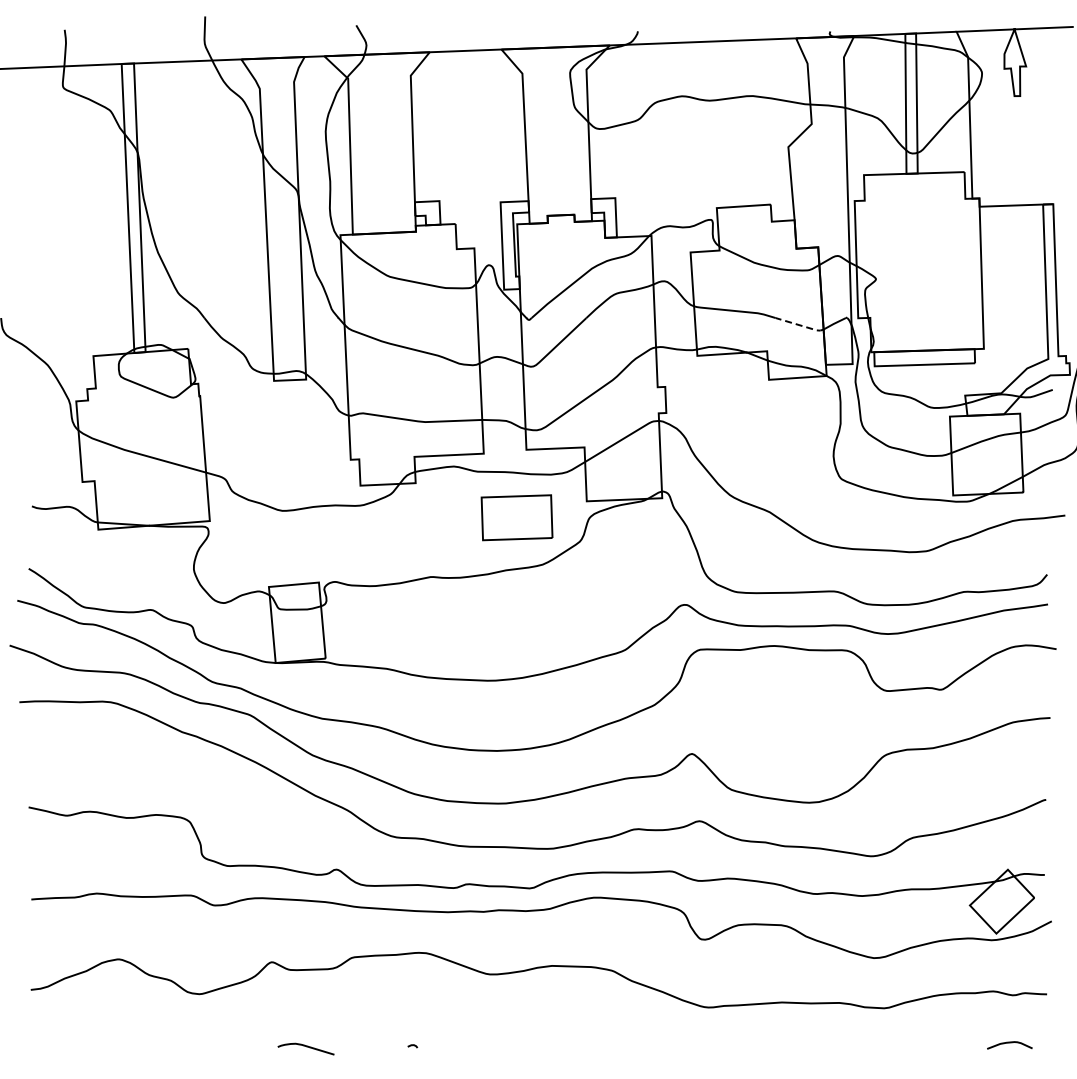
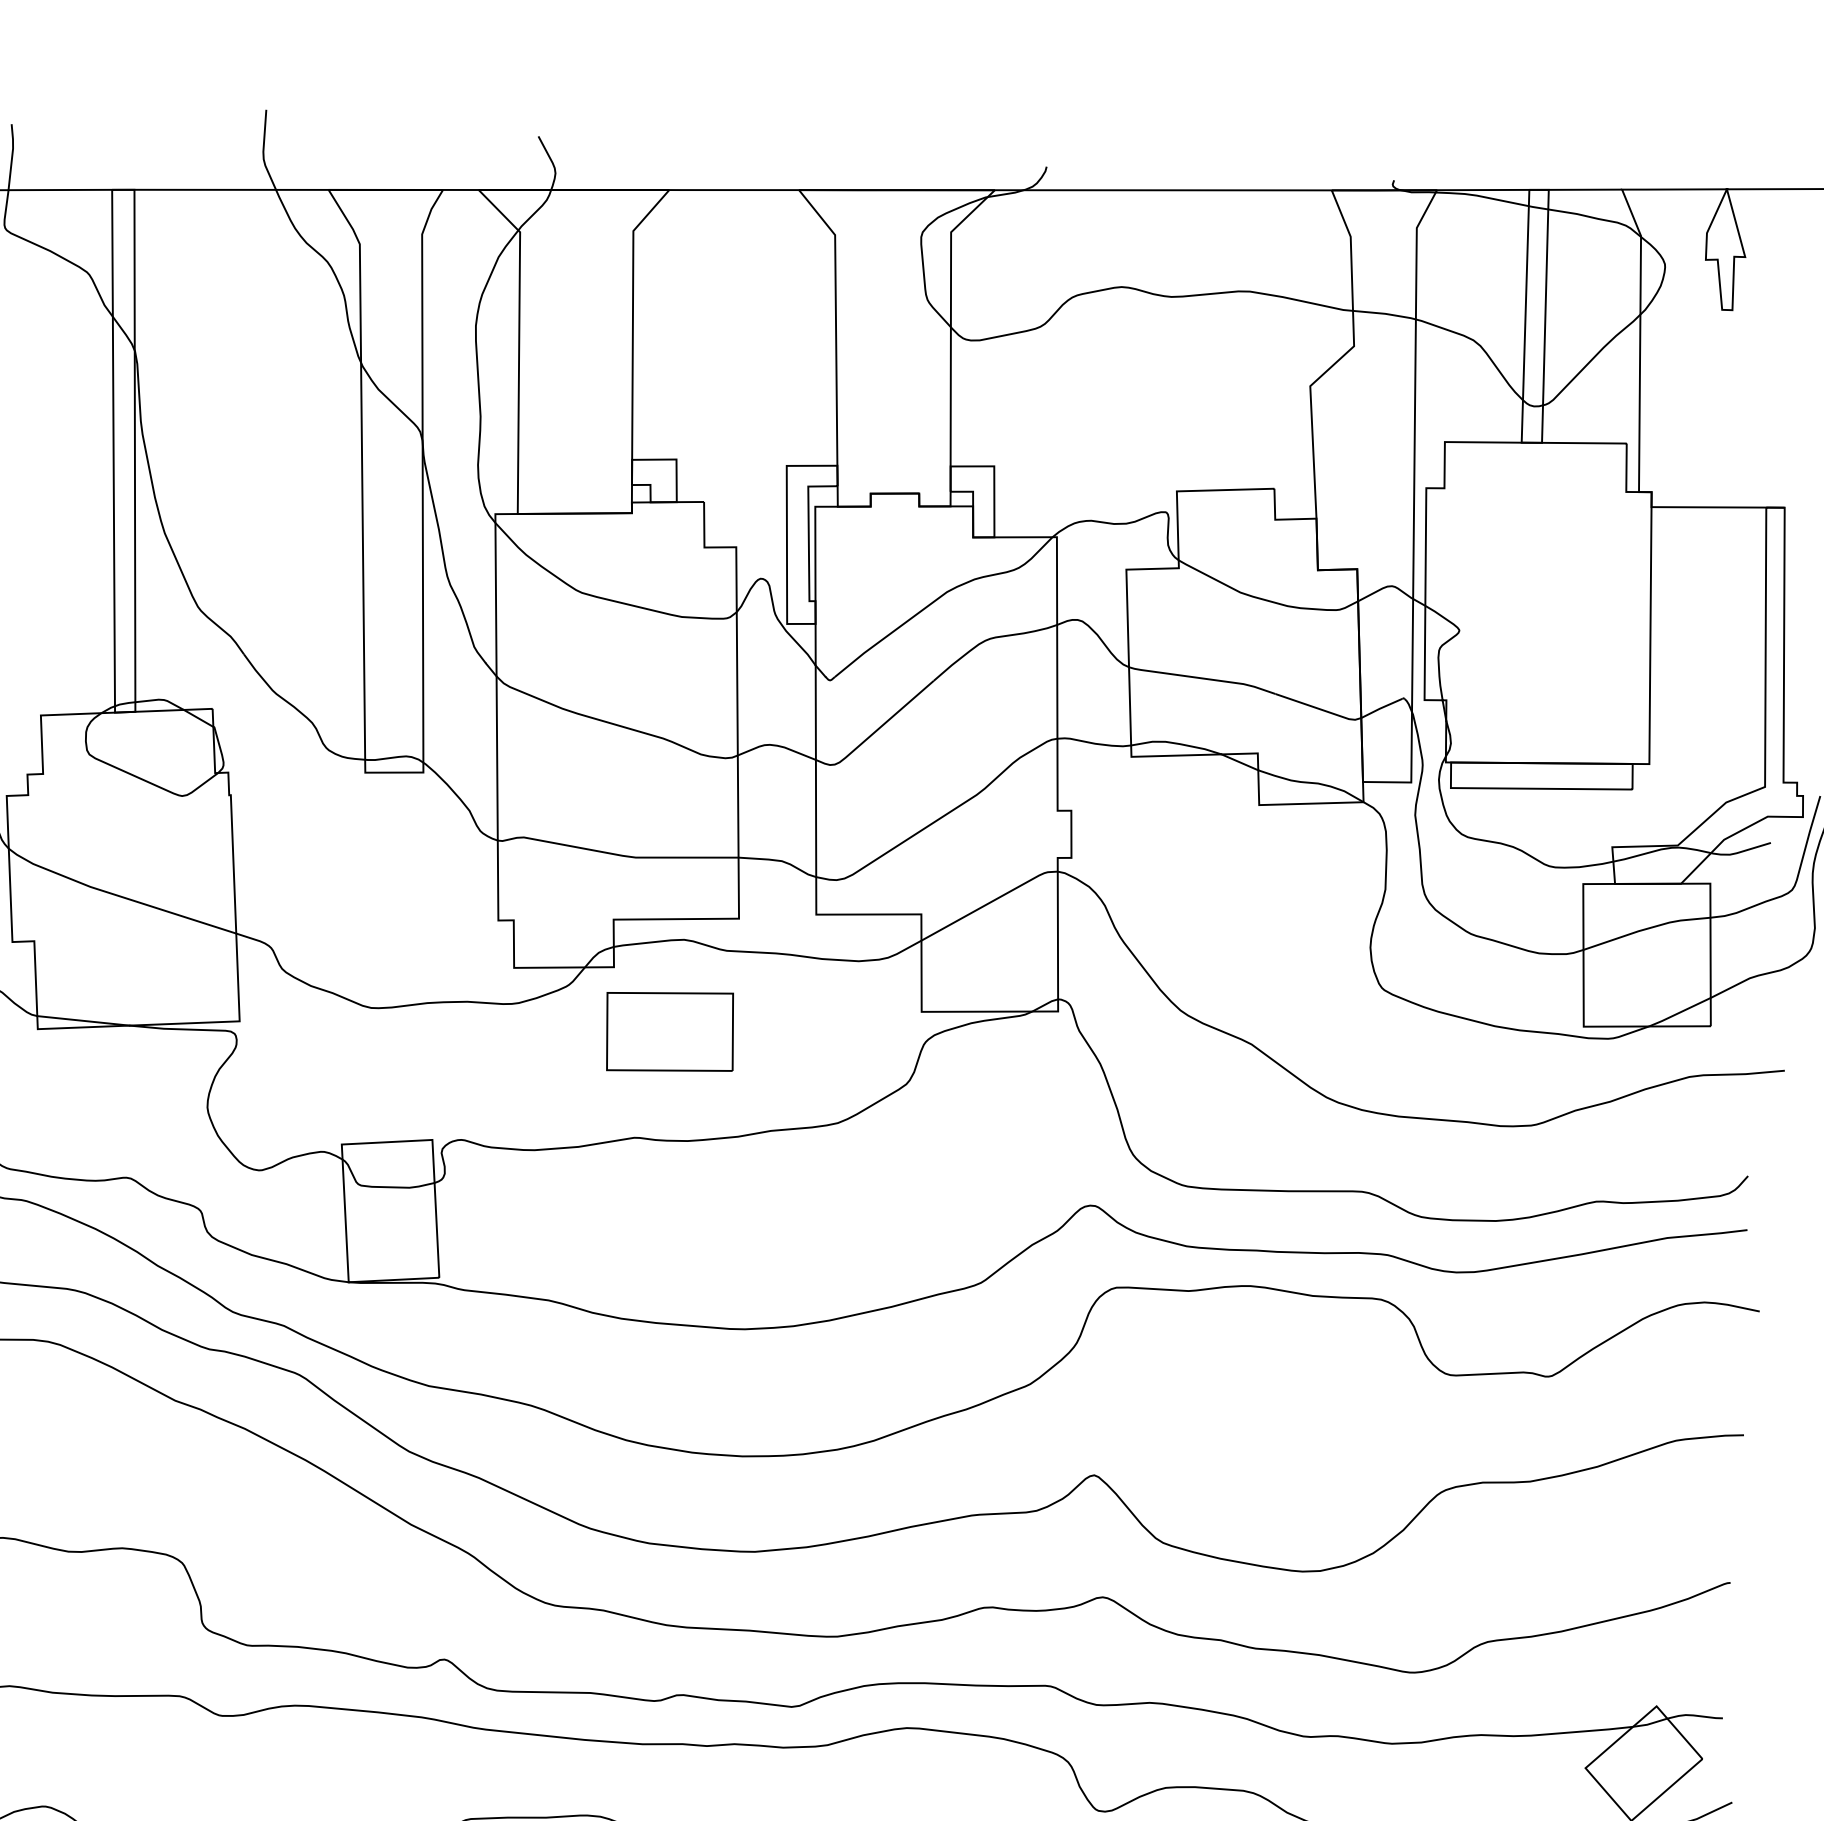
line: (800, 325) -> (1319, 709), dashed -> solid
part: (516, 517) -> (669, 1031), moved

